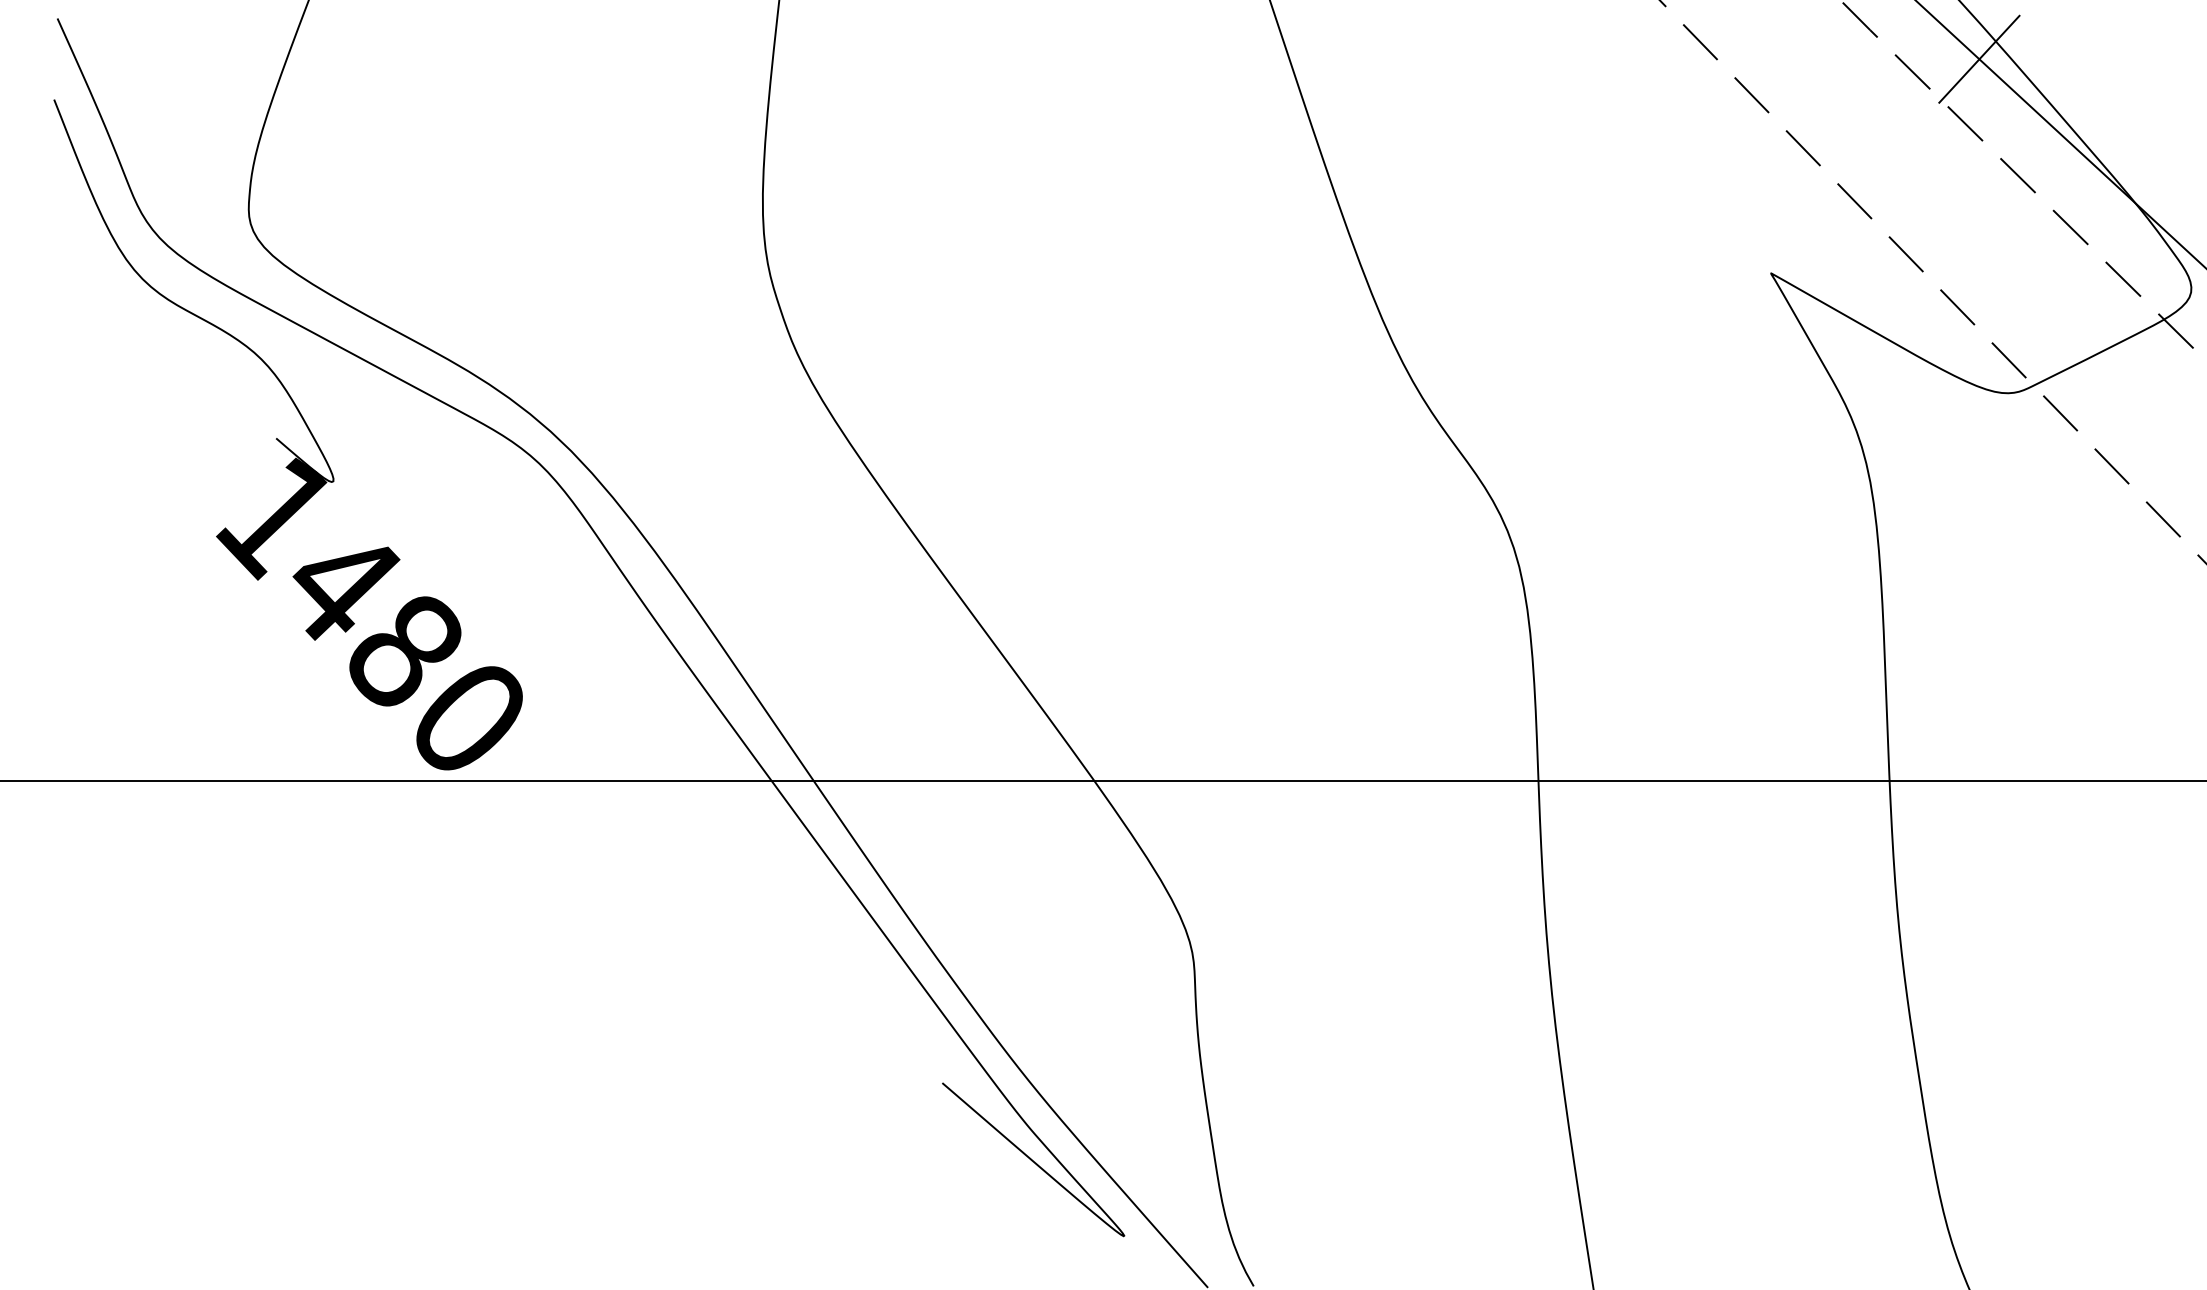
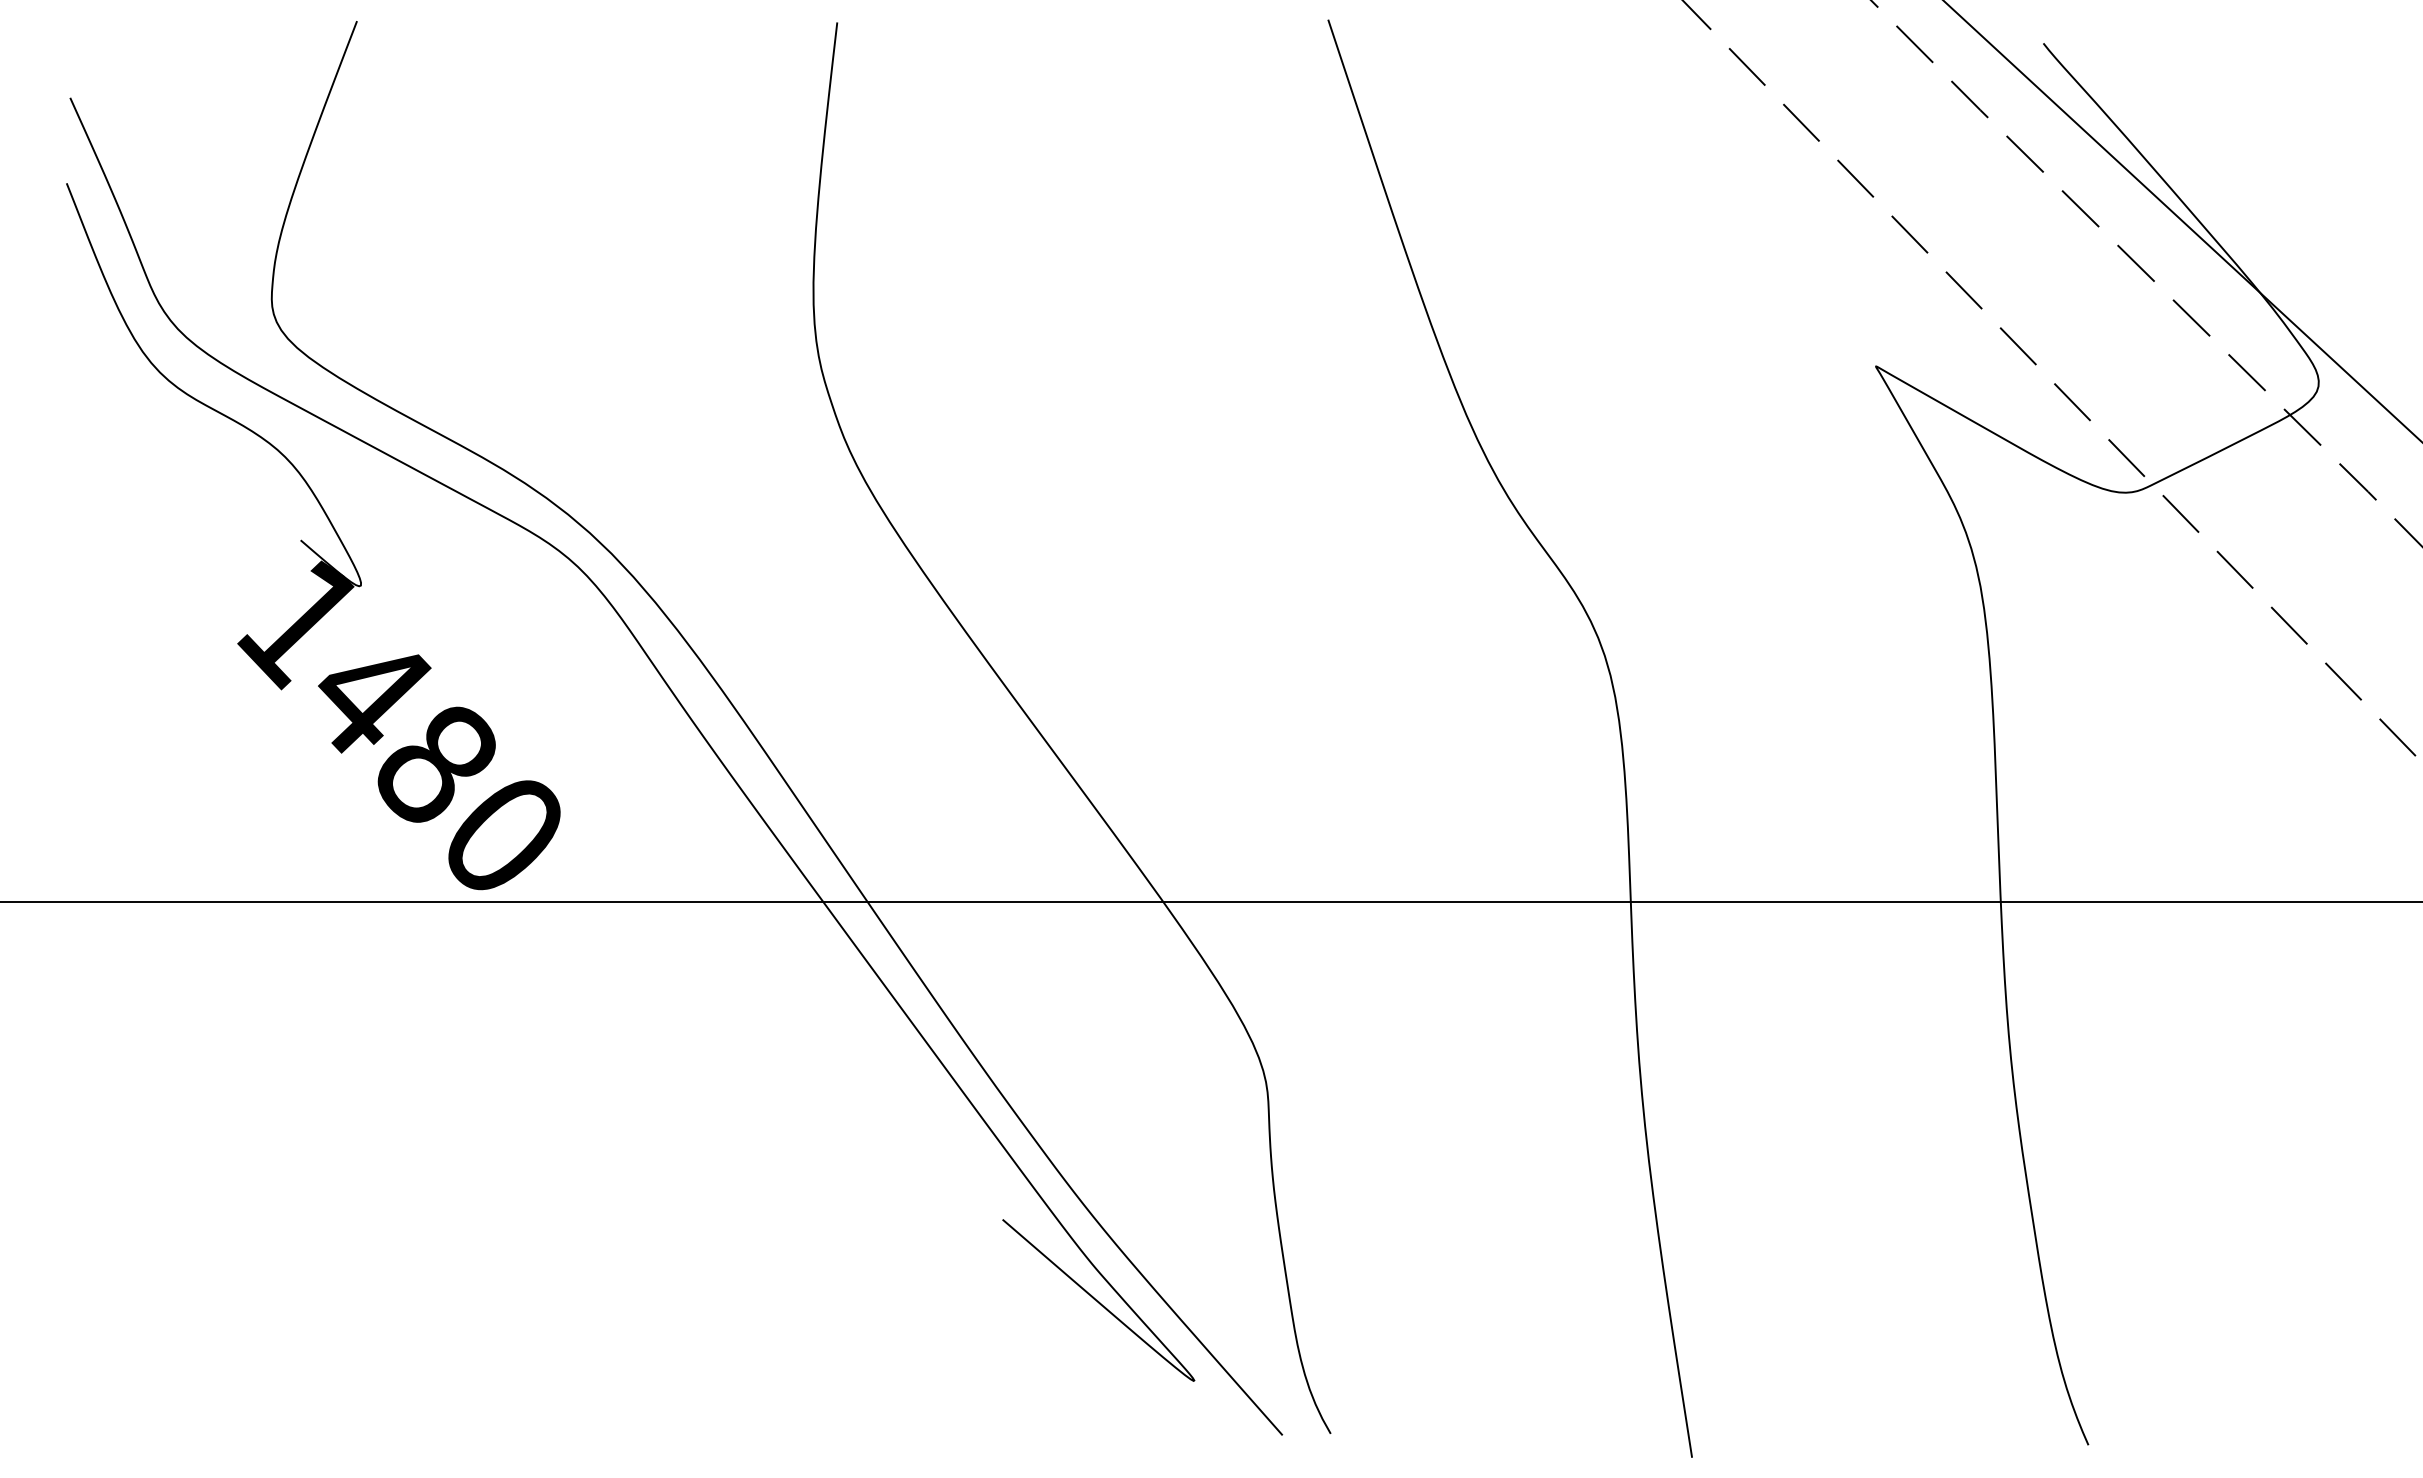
line: (1979, 58) -> (2095, 140), removed

